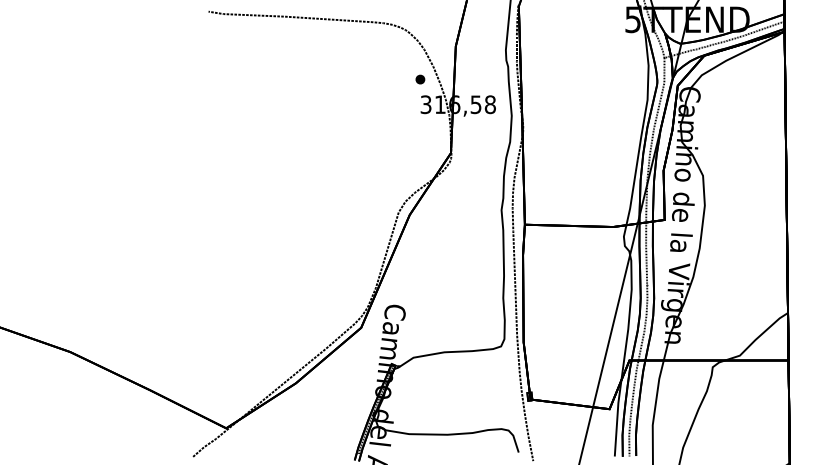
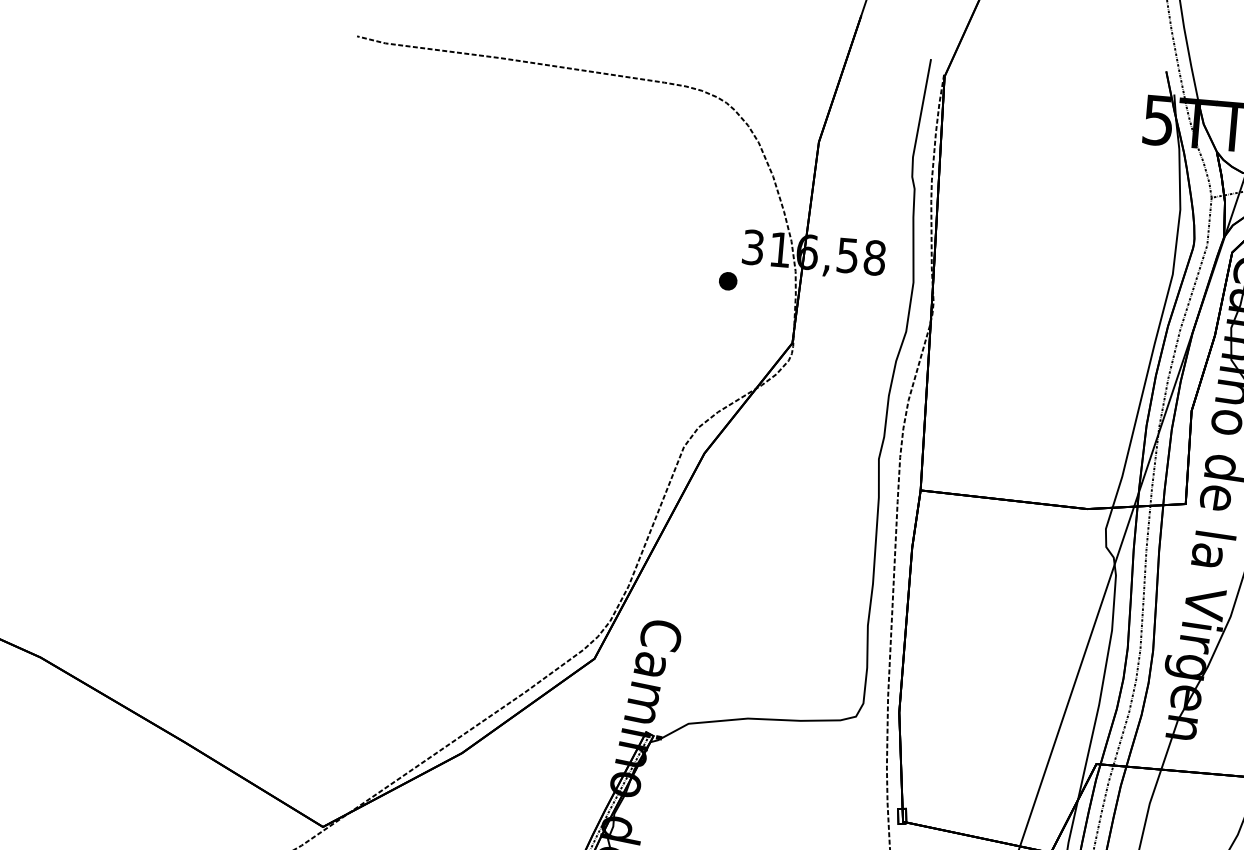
part: (420, 79) -> (728, 281), moved

